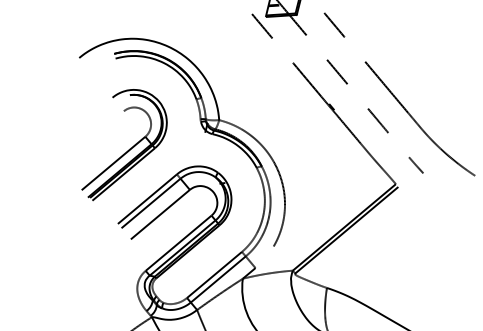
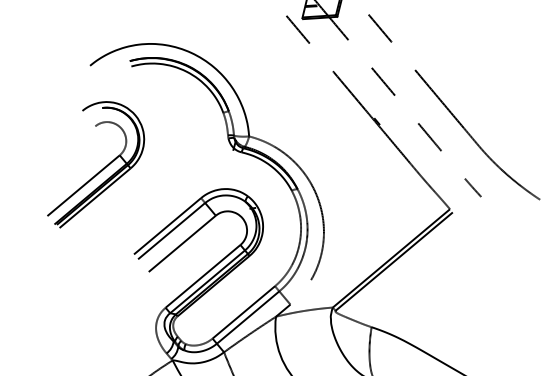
part: (124, 145) -> (96, 165), moved

